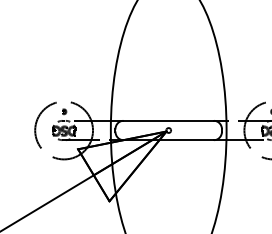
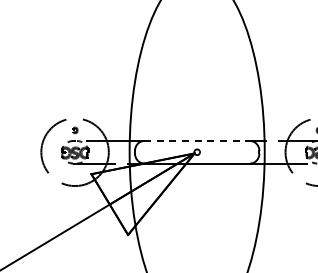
line: (168, 121) -> (197, 141), solid -> dashed

